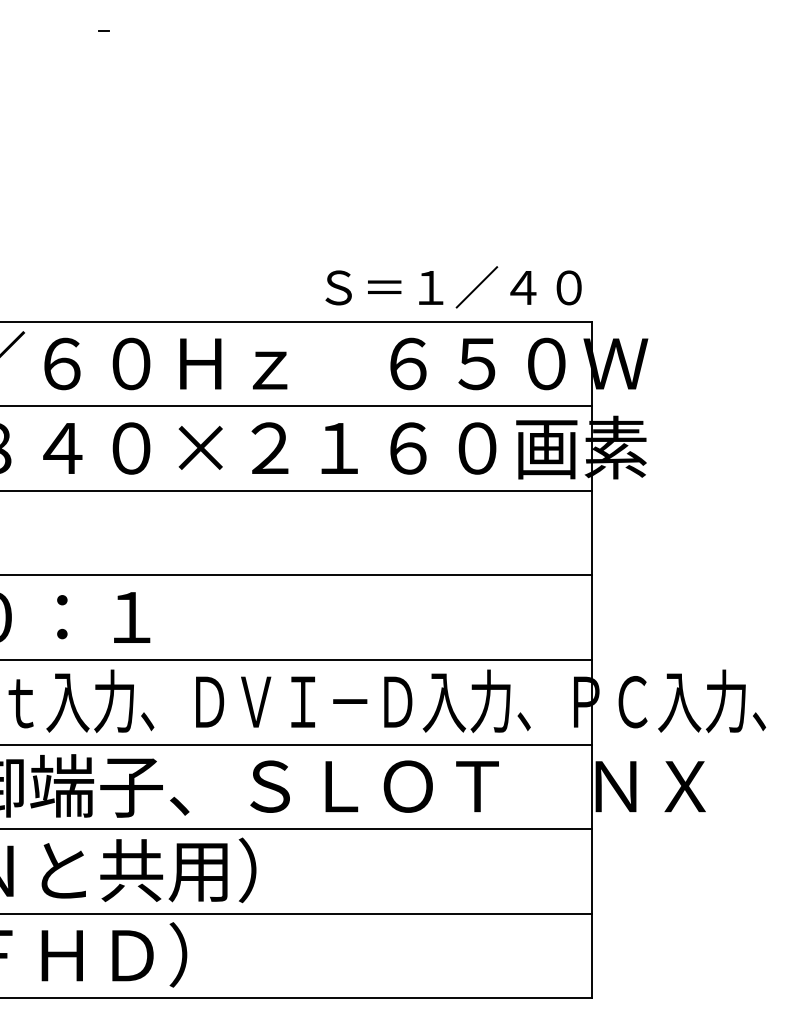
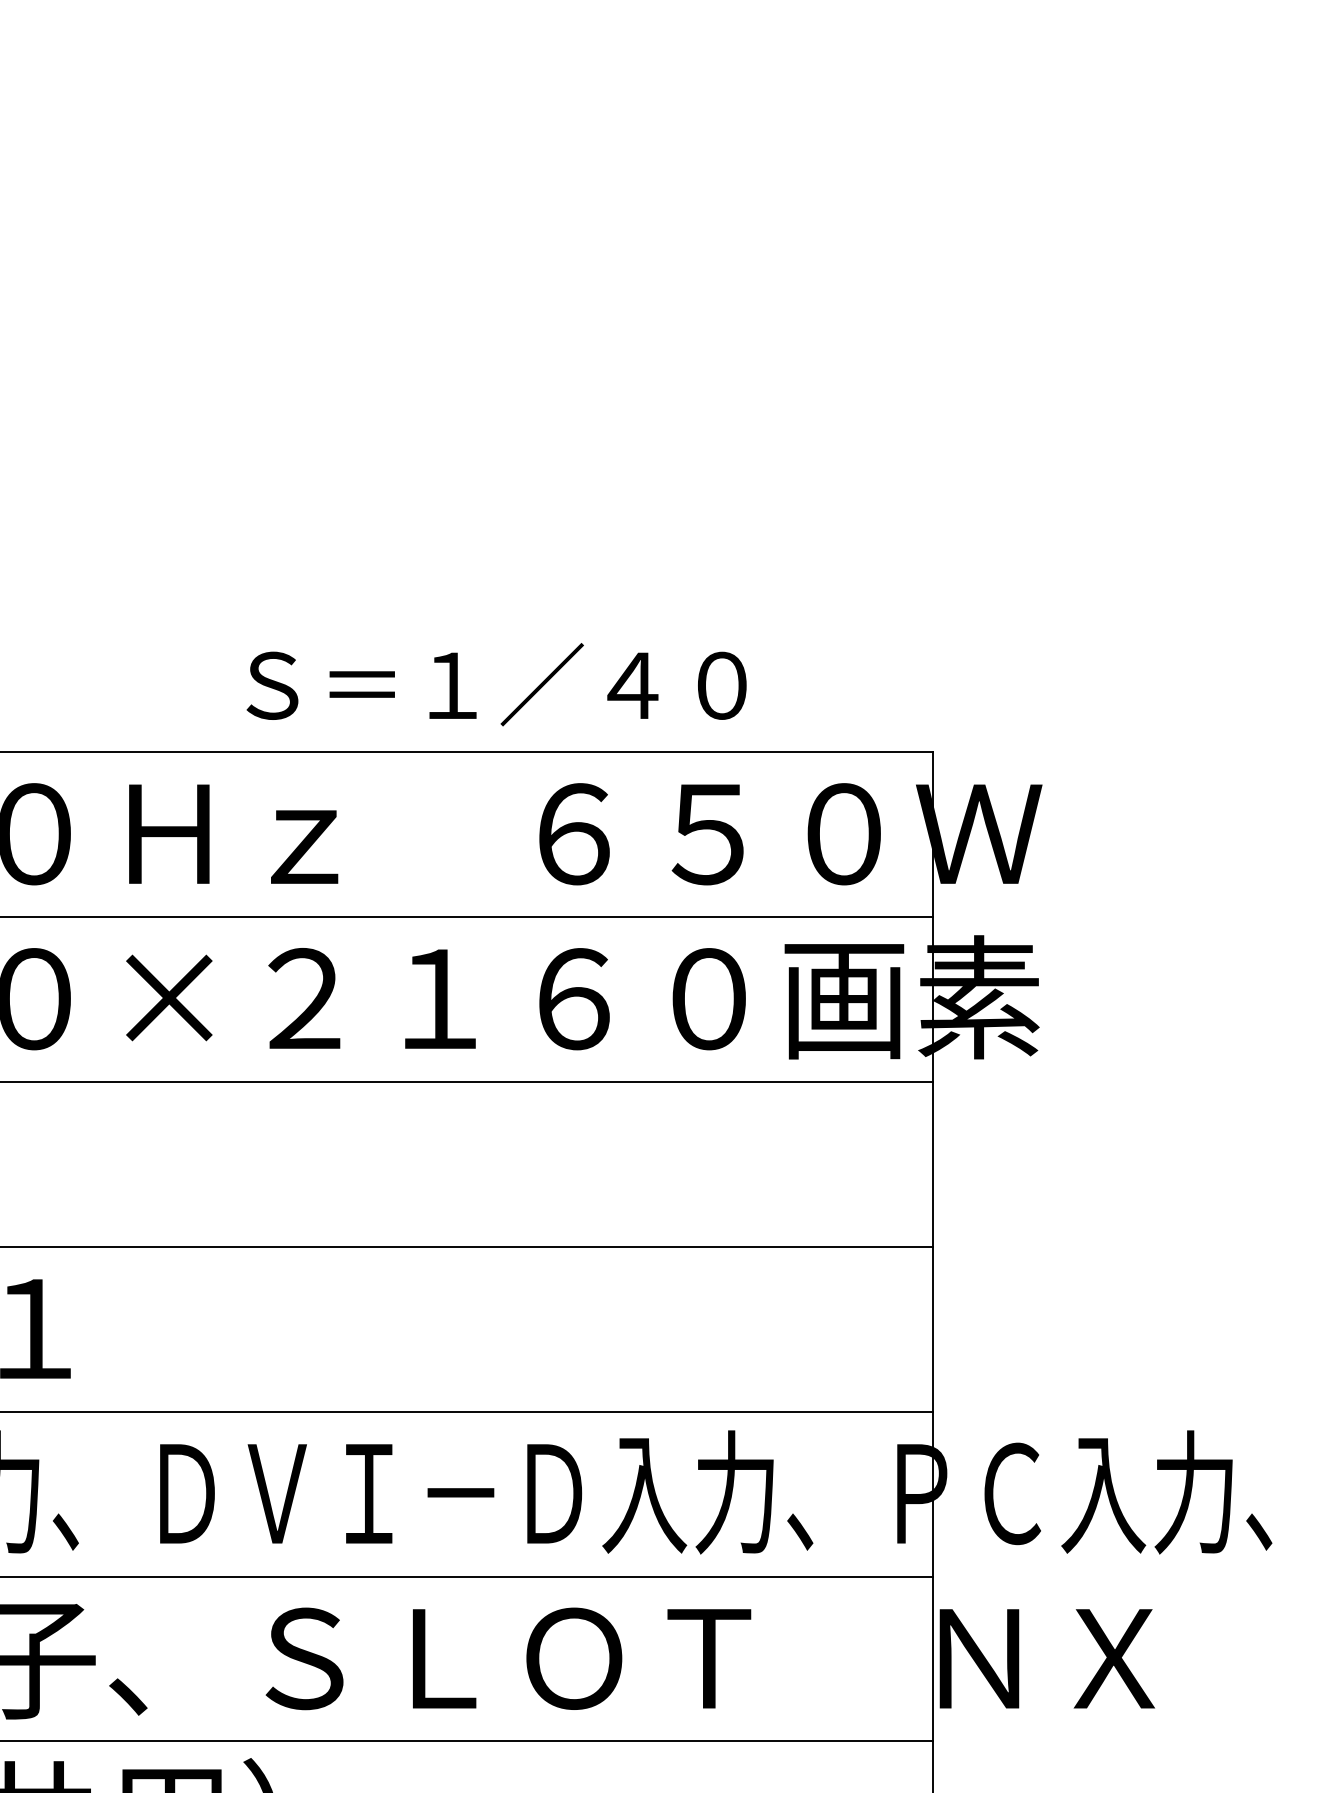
text: (453, 287) -> (496, 684), moved

